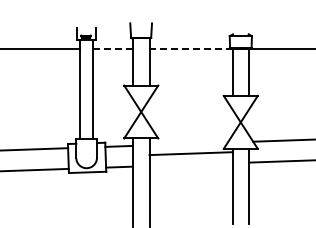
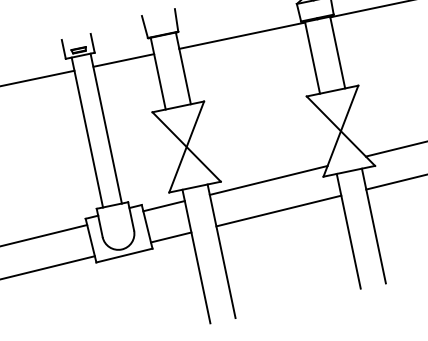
line: (112, 49) -> (123, 61), dashed -> solid
line: (190, 49) -> (241, 36), dashed -> solid
line: (188, 143) -> (268, 179), added
line: (190, 153) -> (278, 210), moved

